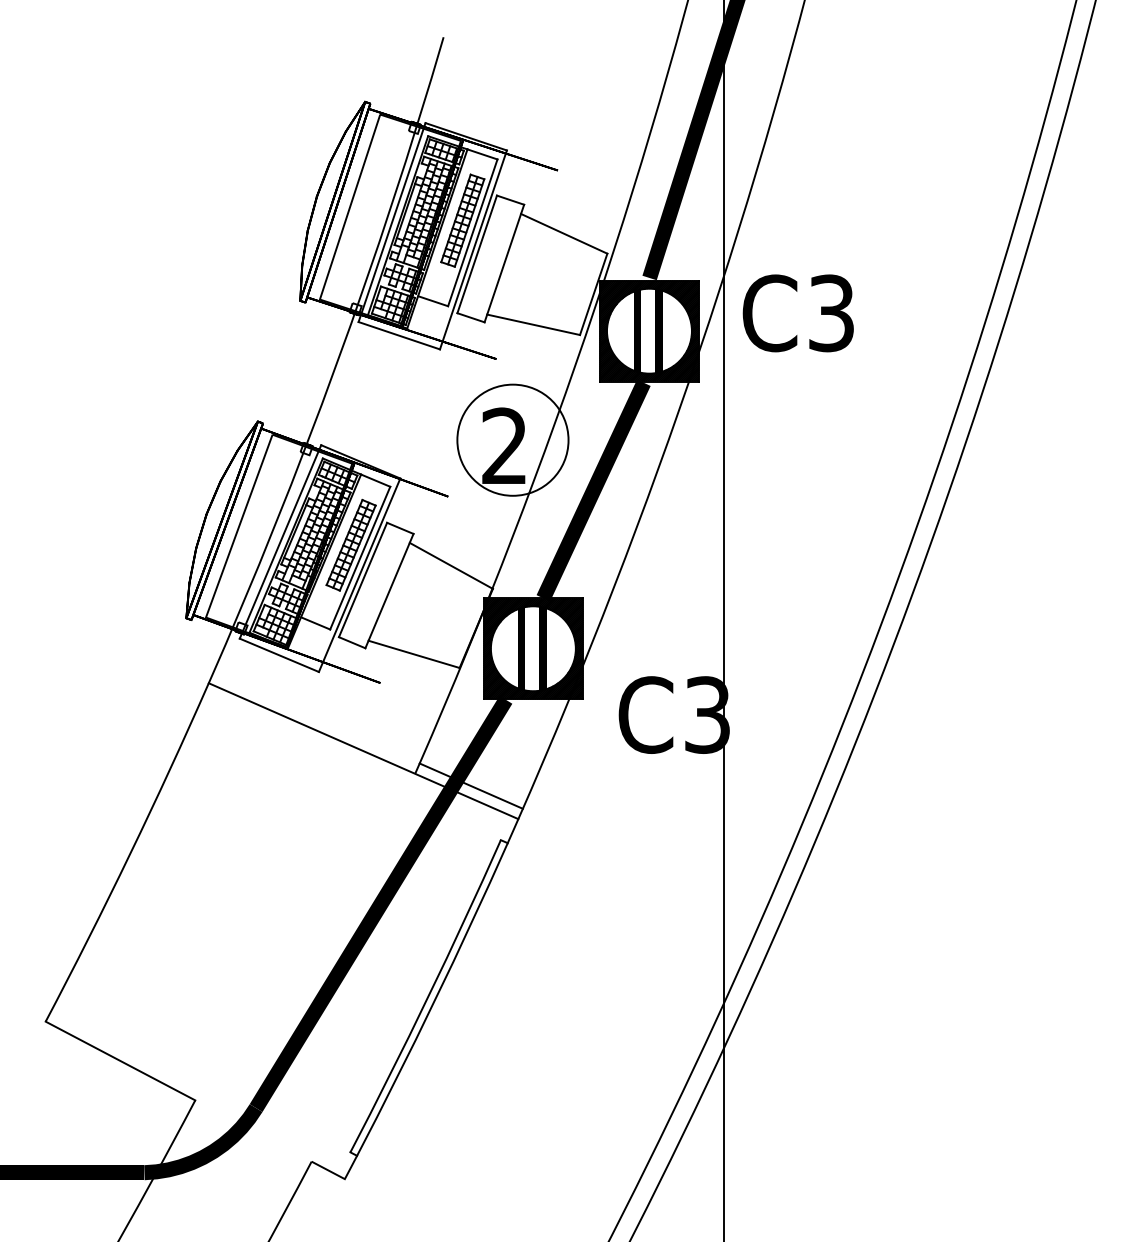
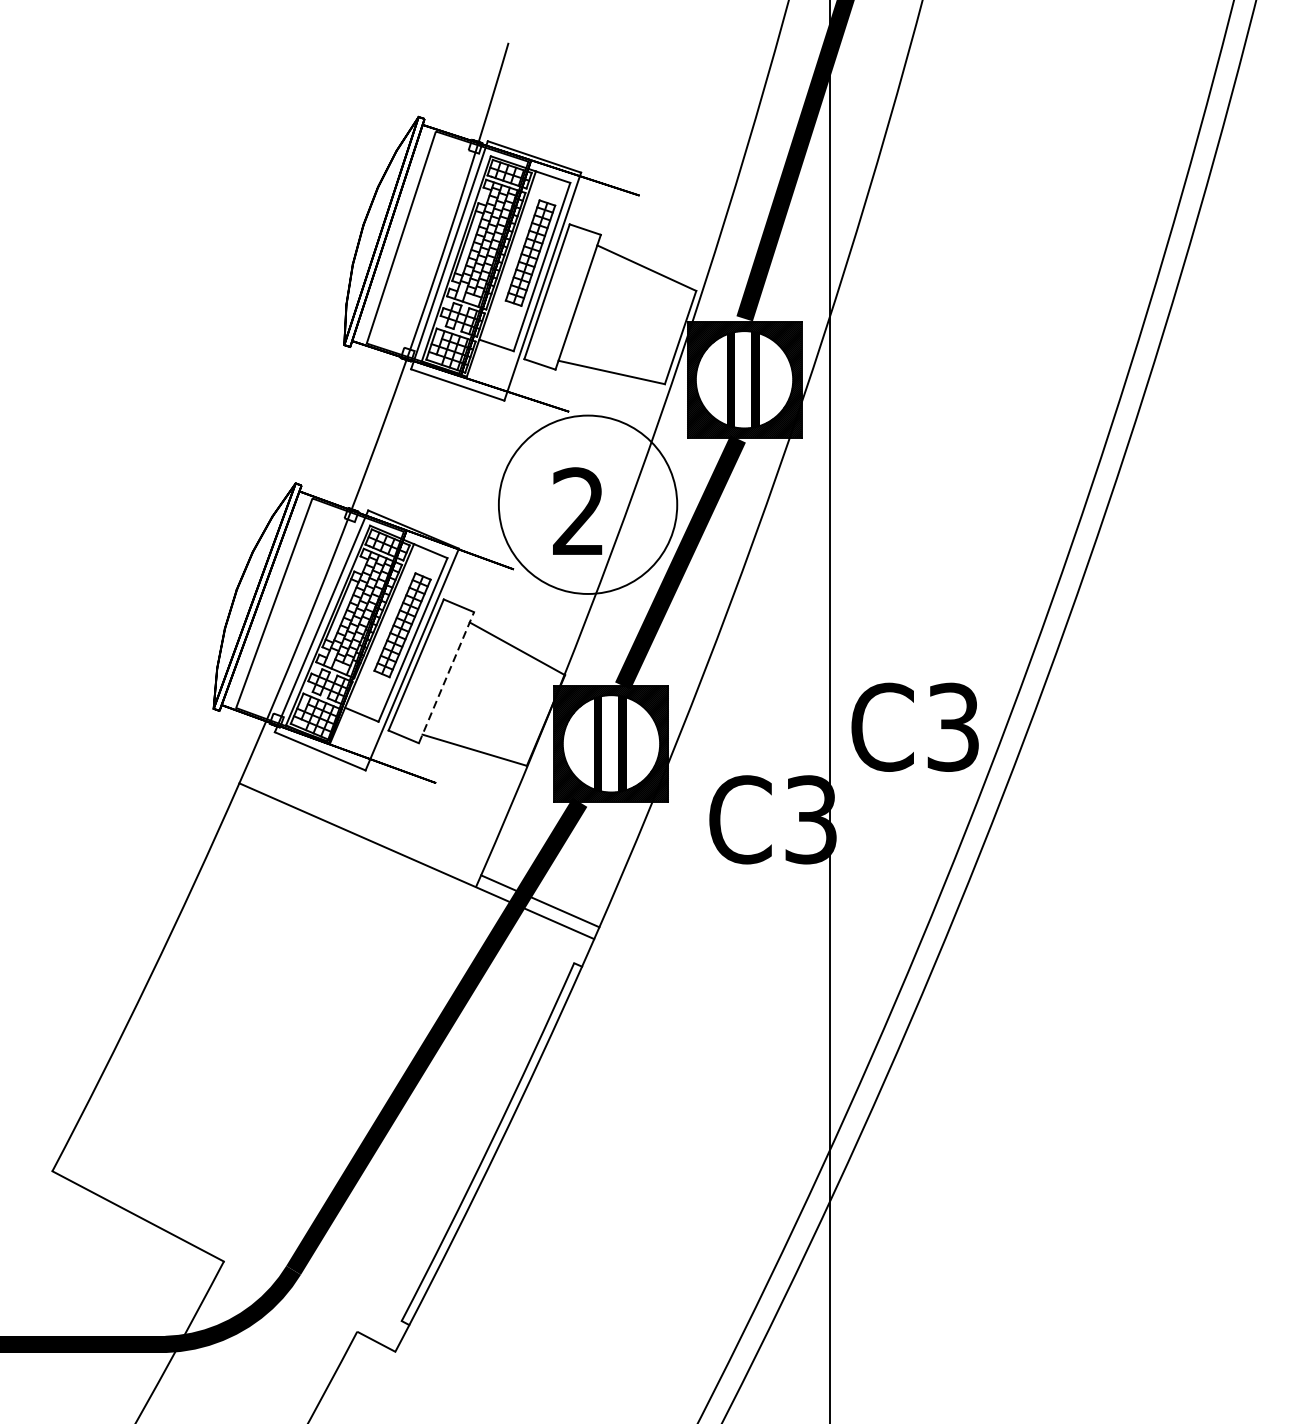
text: (797, 313) -> (914, 727), moved
circle: (512, 439) -> (587, 503), size x1.4
line: (389, 590) -> (446, 677), solid -> dashed

